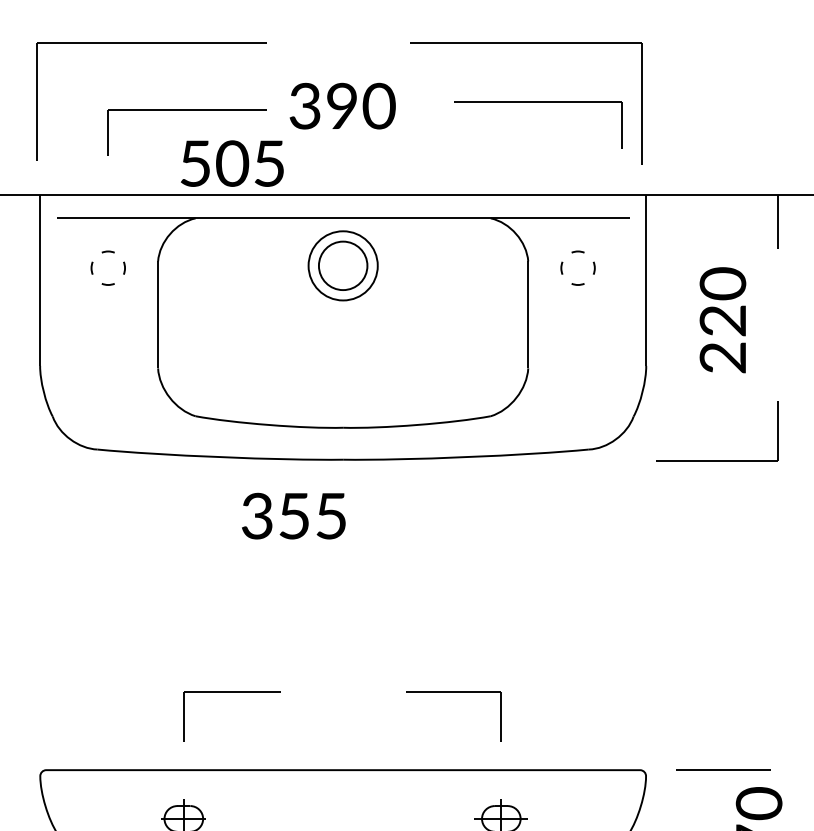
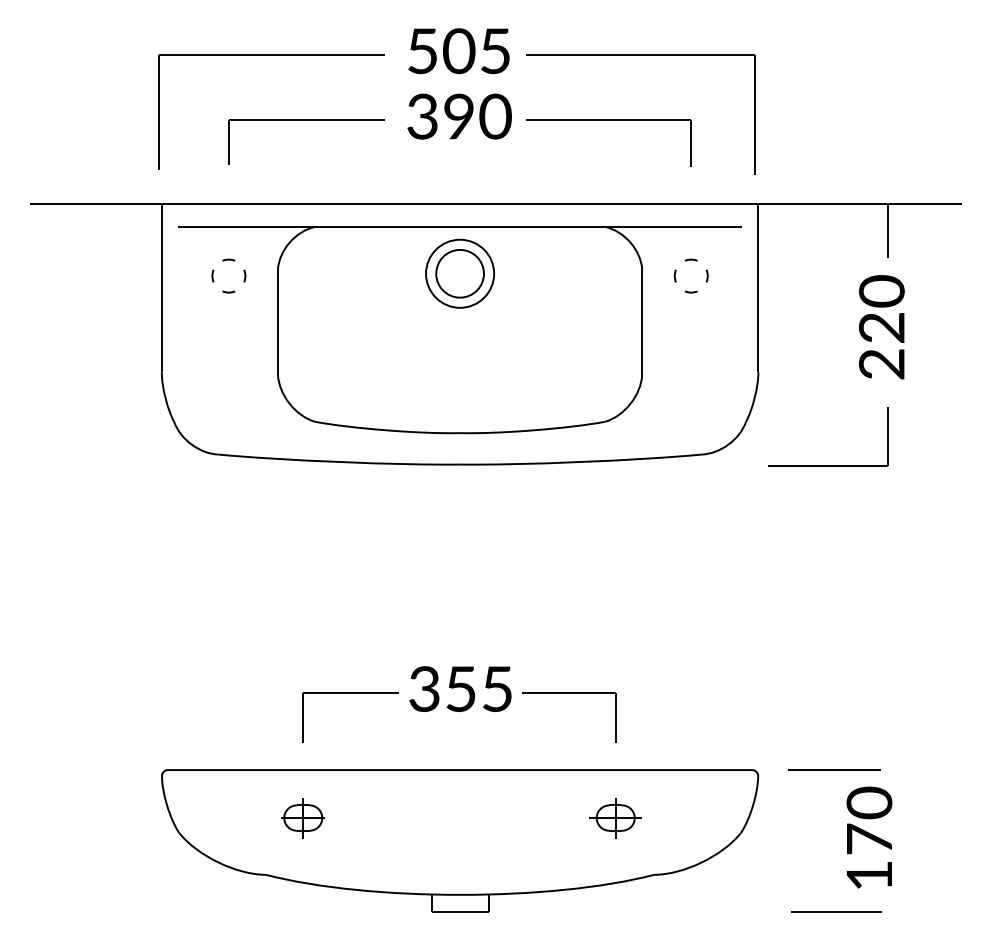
part: (537, 101) -> (608, 120), moved
text: (231, 163) -> (458, 51), moved
text: (722, 320) -> (881, 327), moved
text: (293, 515) -> (460, 688), moved

